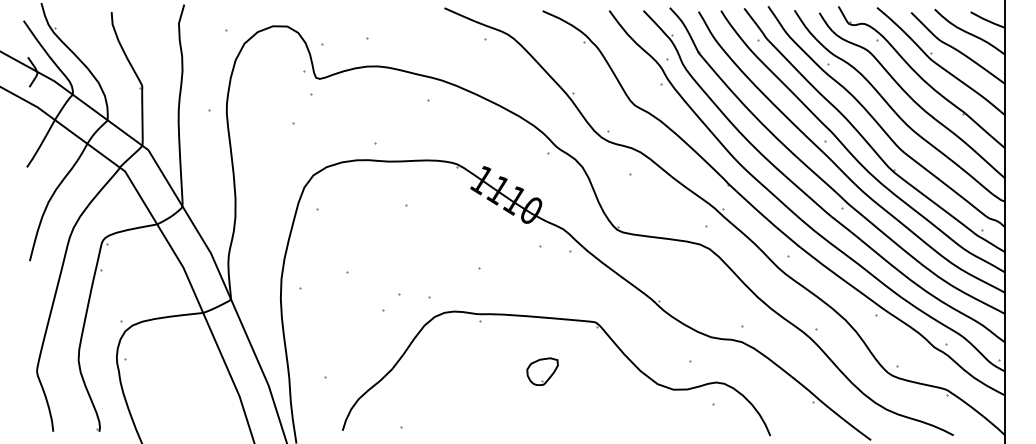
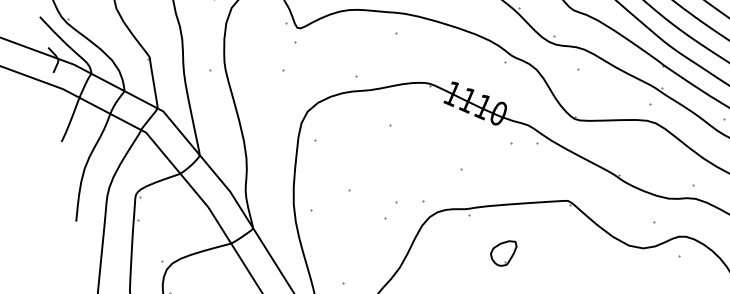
part: (542, 371) -> (504, 253), moved

